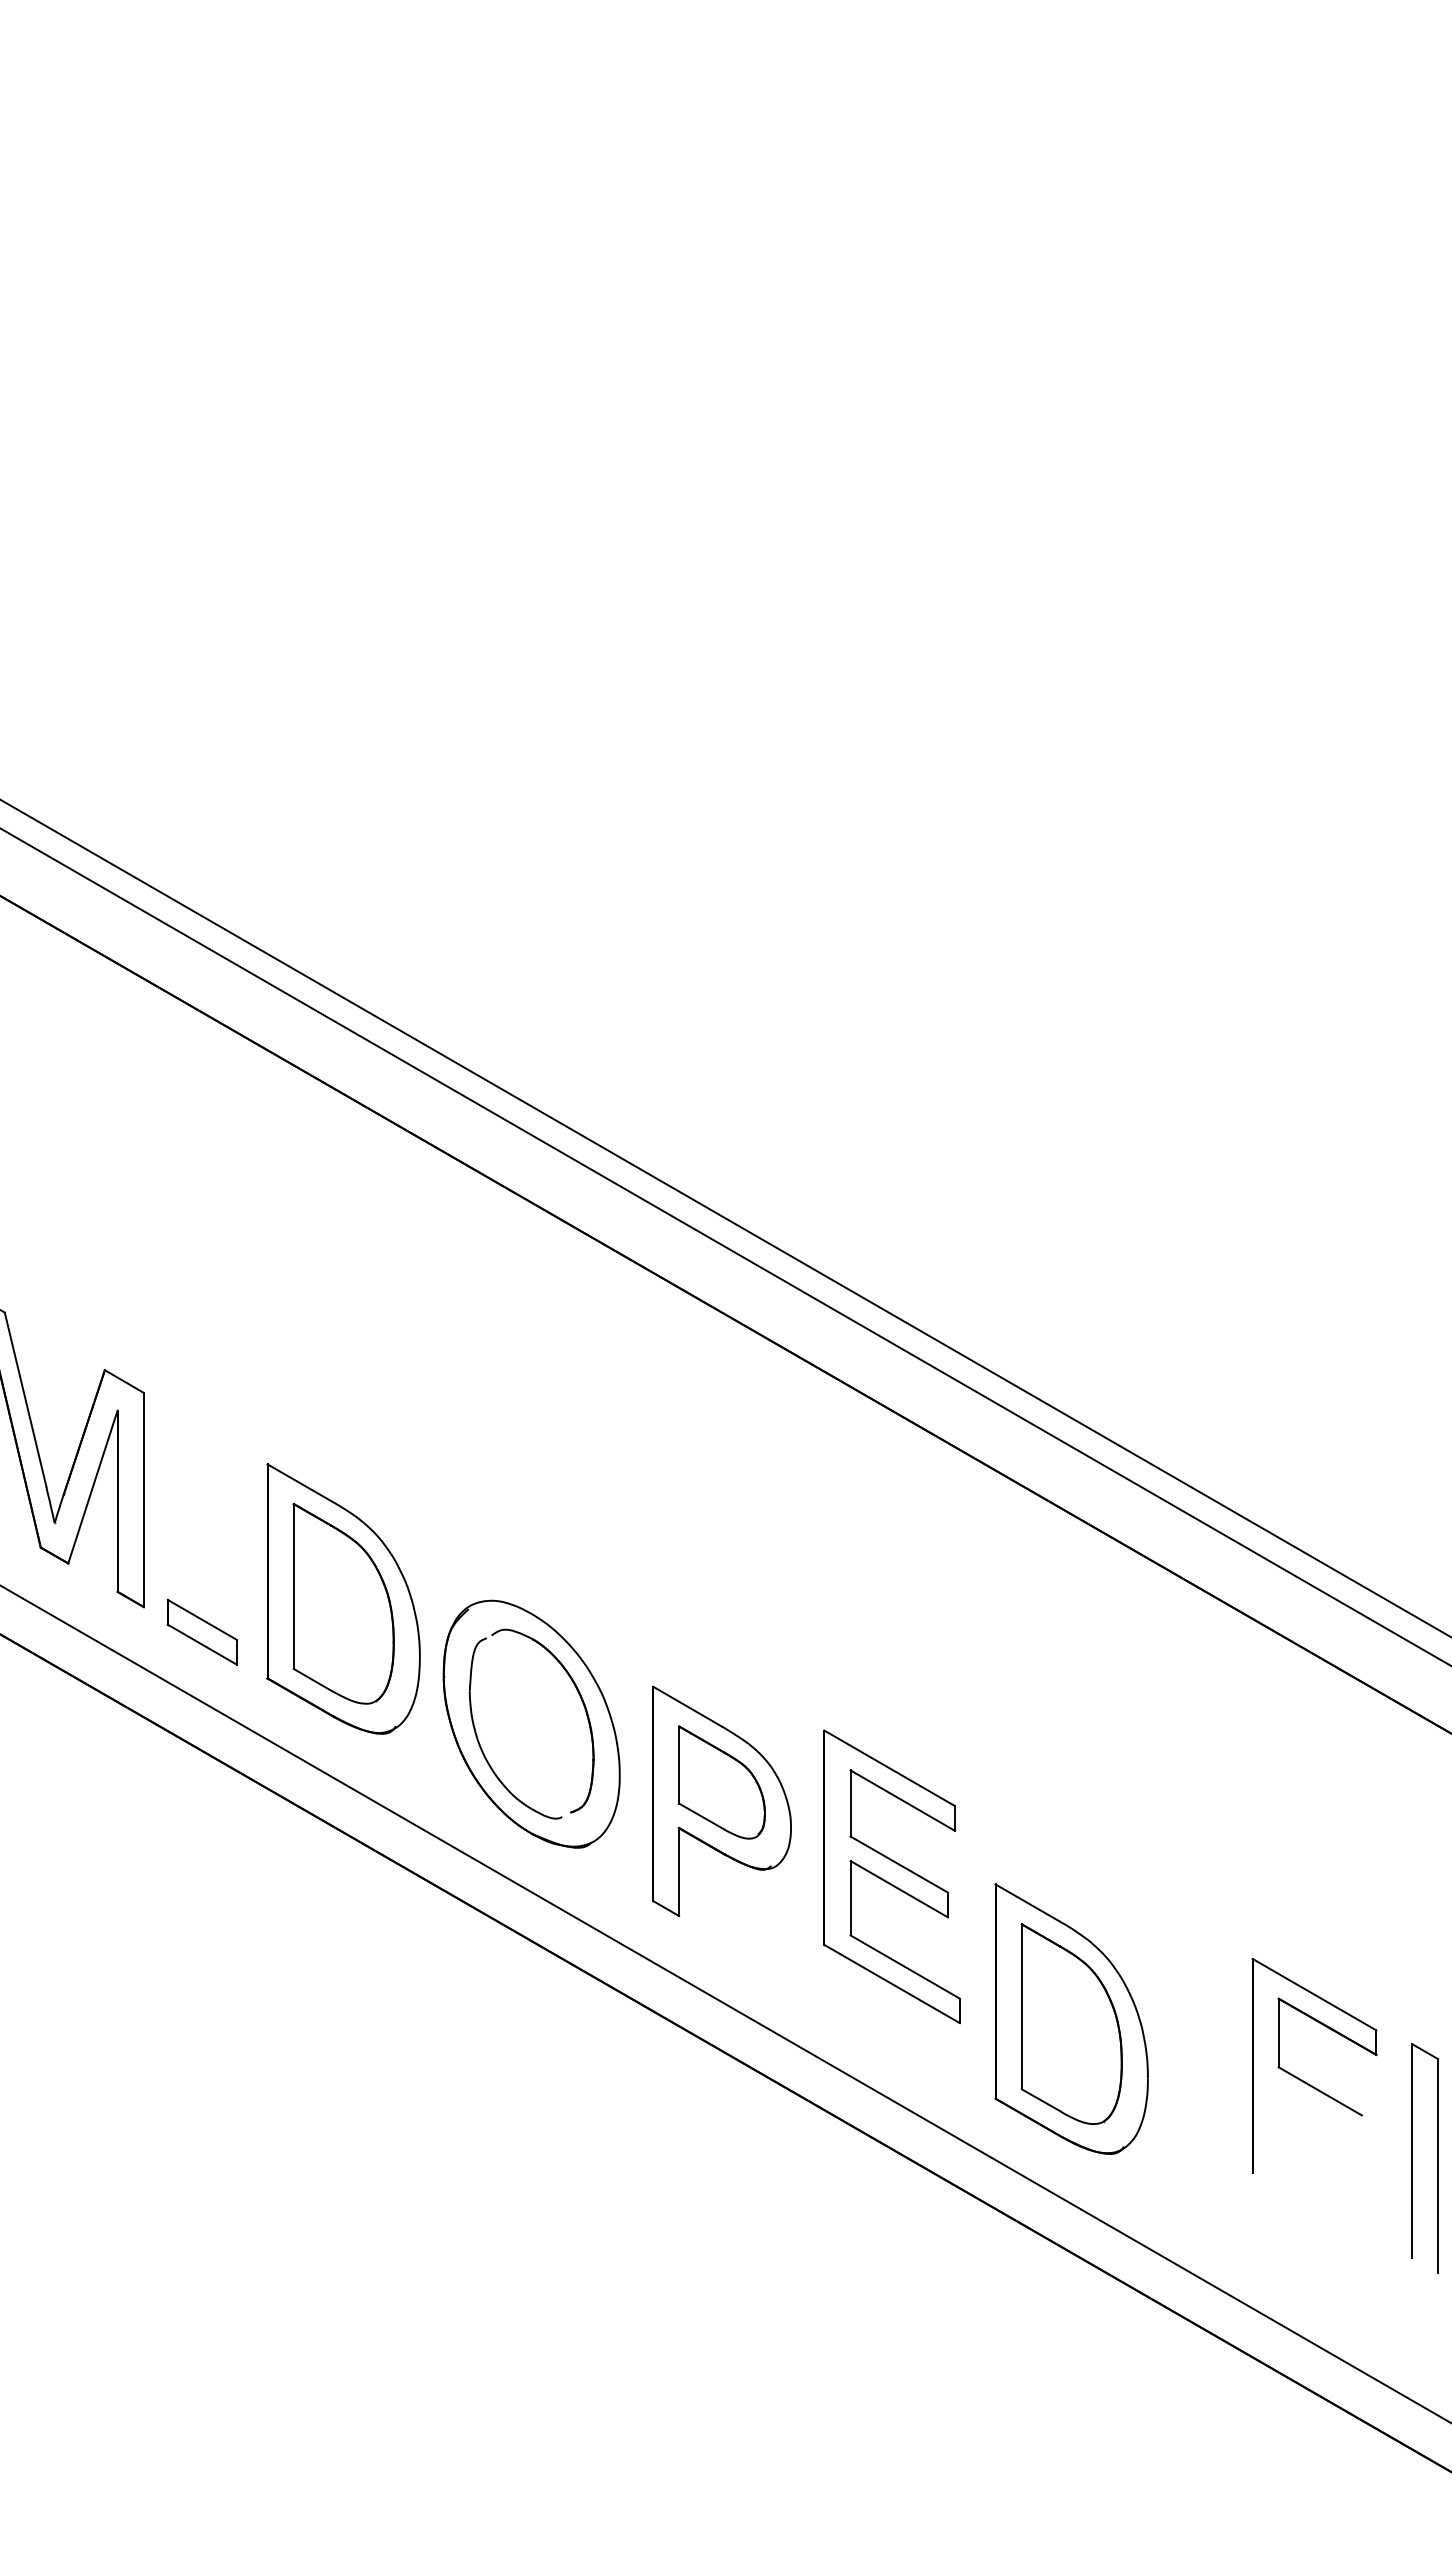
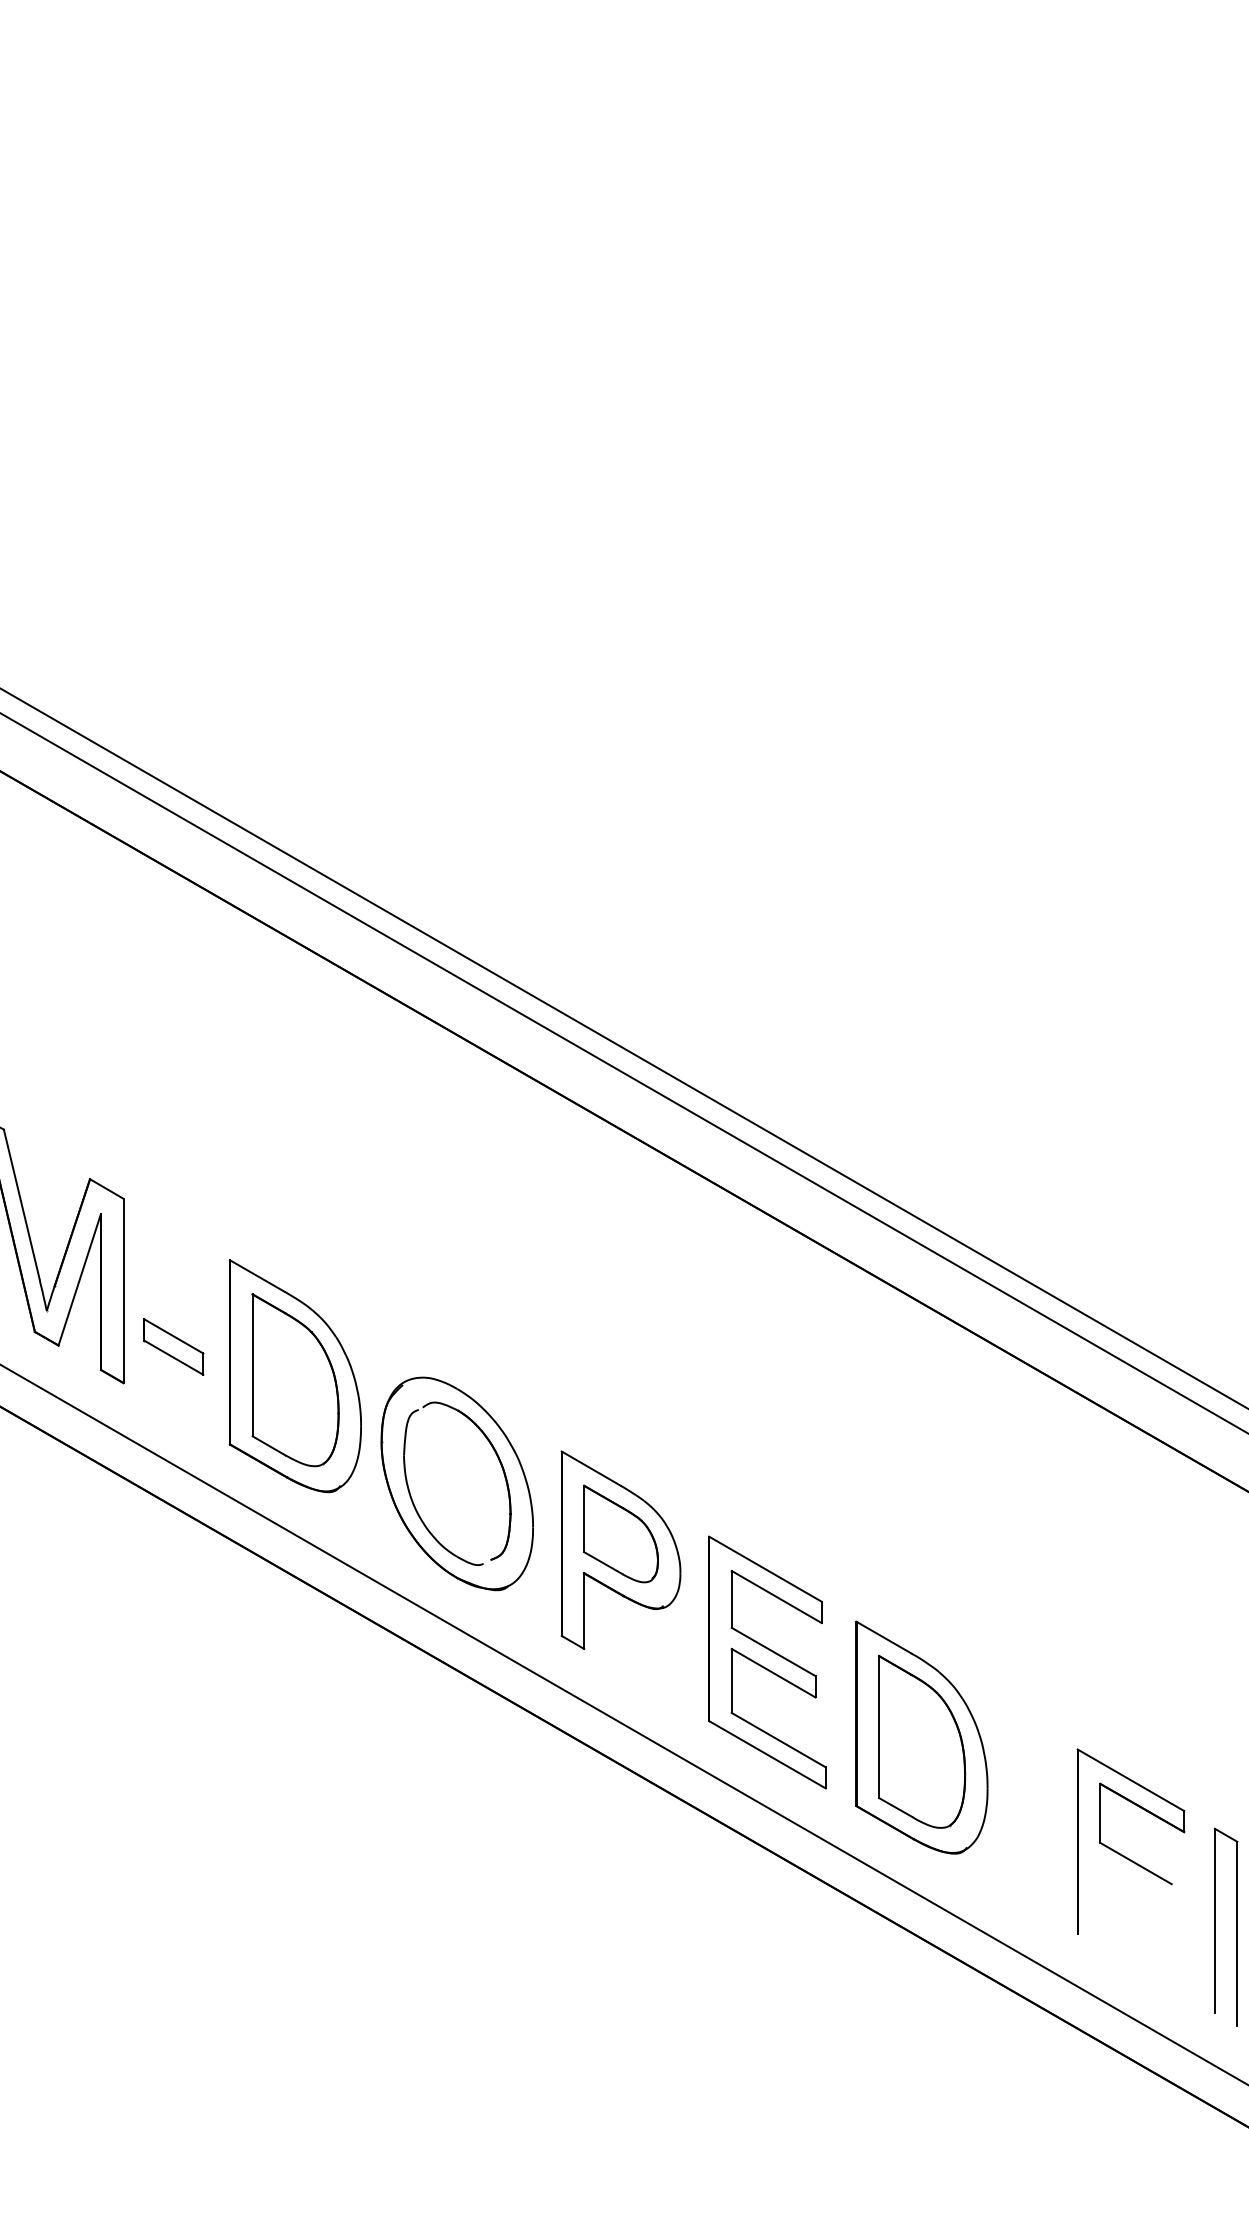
part: (201, 1631) -> (173, 1346), moved
part: (891, 1876) -> (766, 1662), moved
part: (1305, 2081) -> (1123, 1854), moved
part: (1437, 2158) -> (1236, 1927), moved

